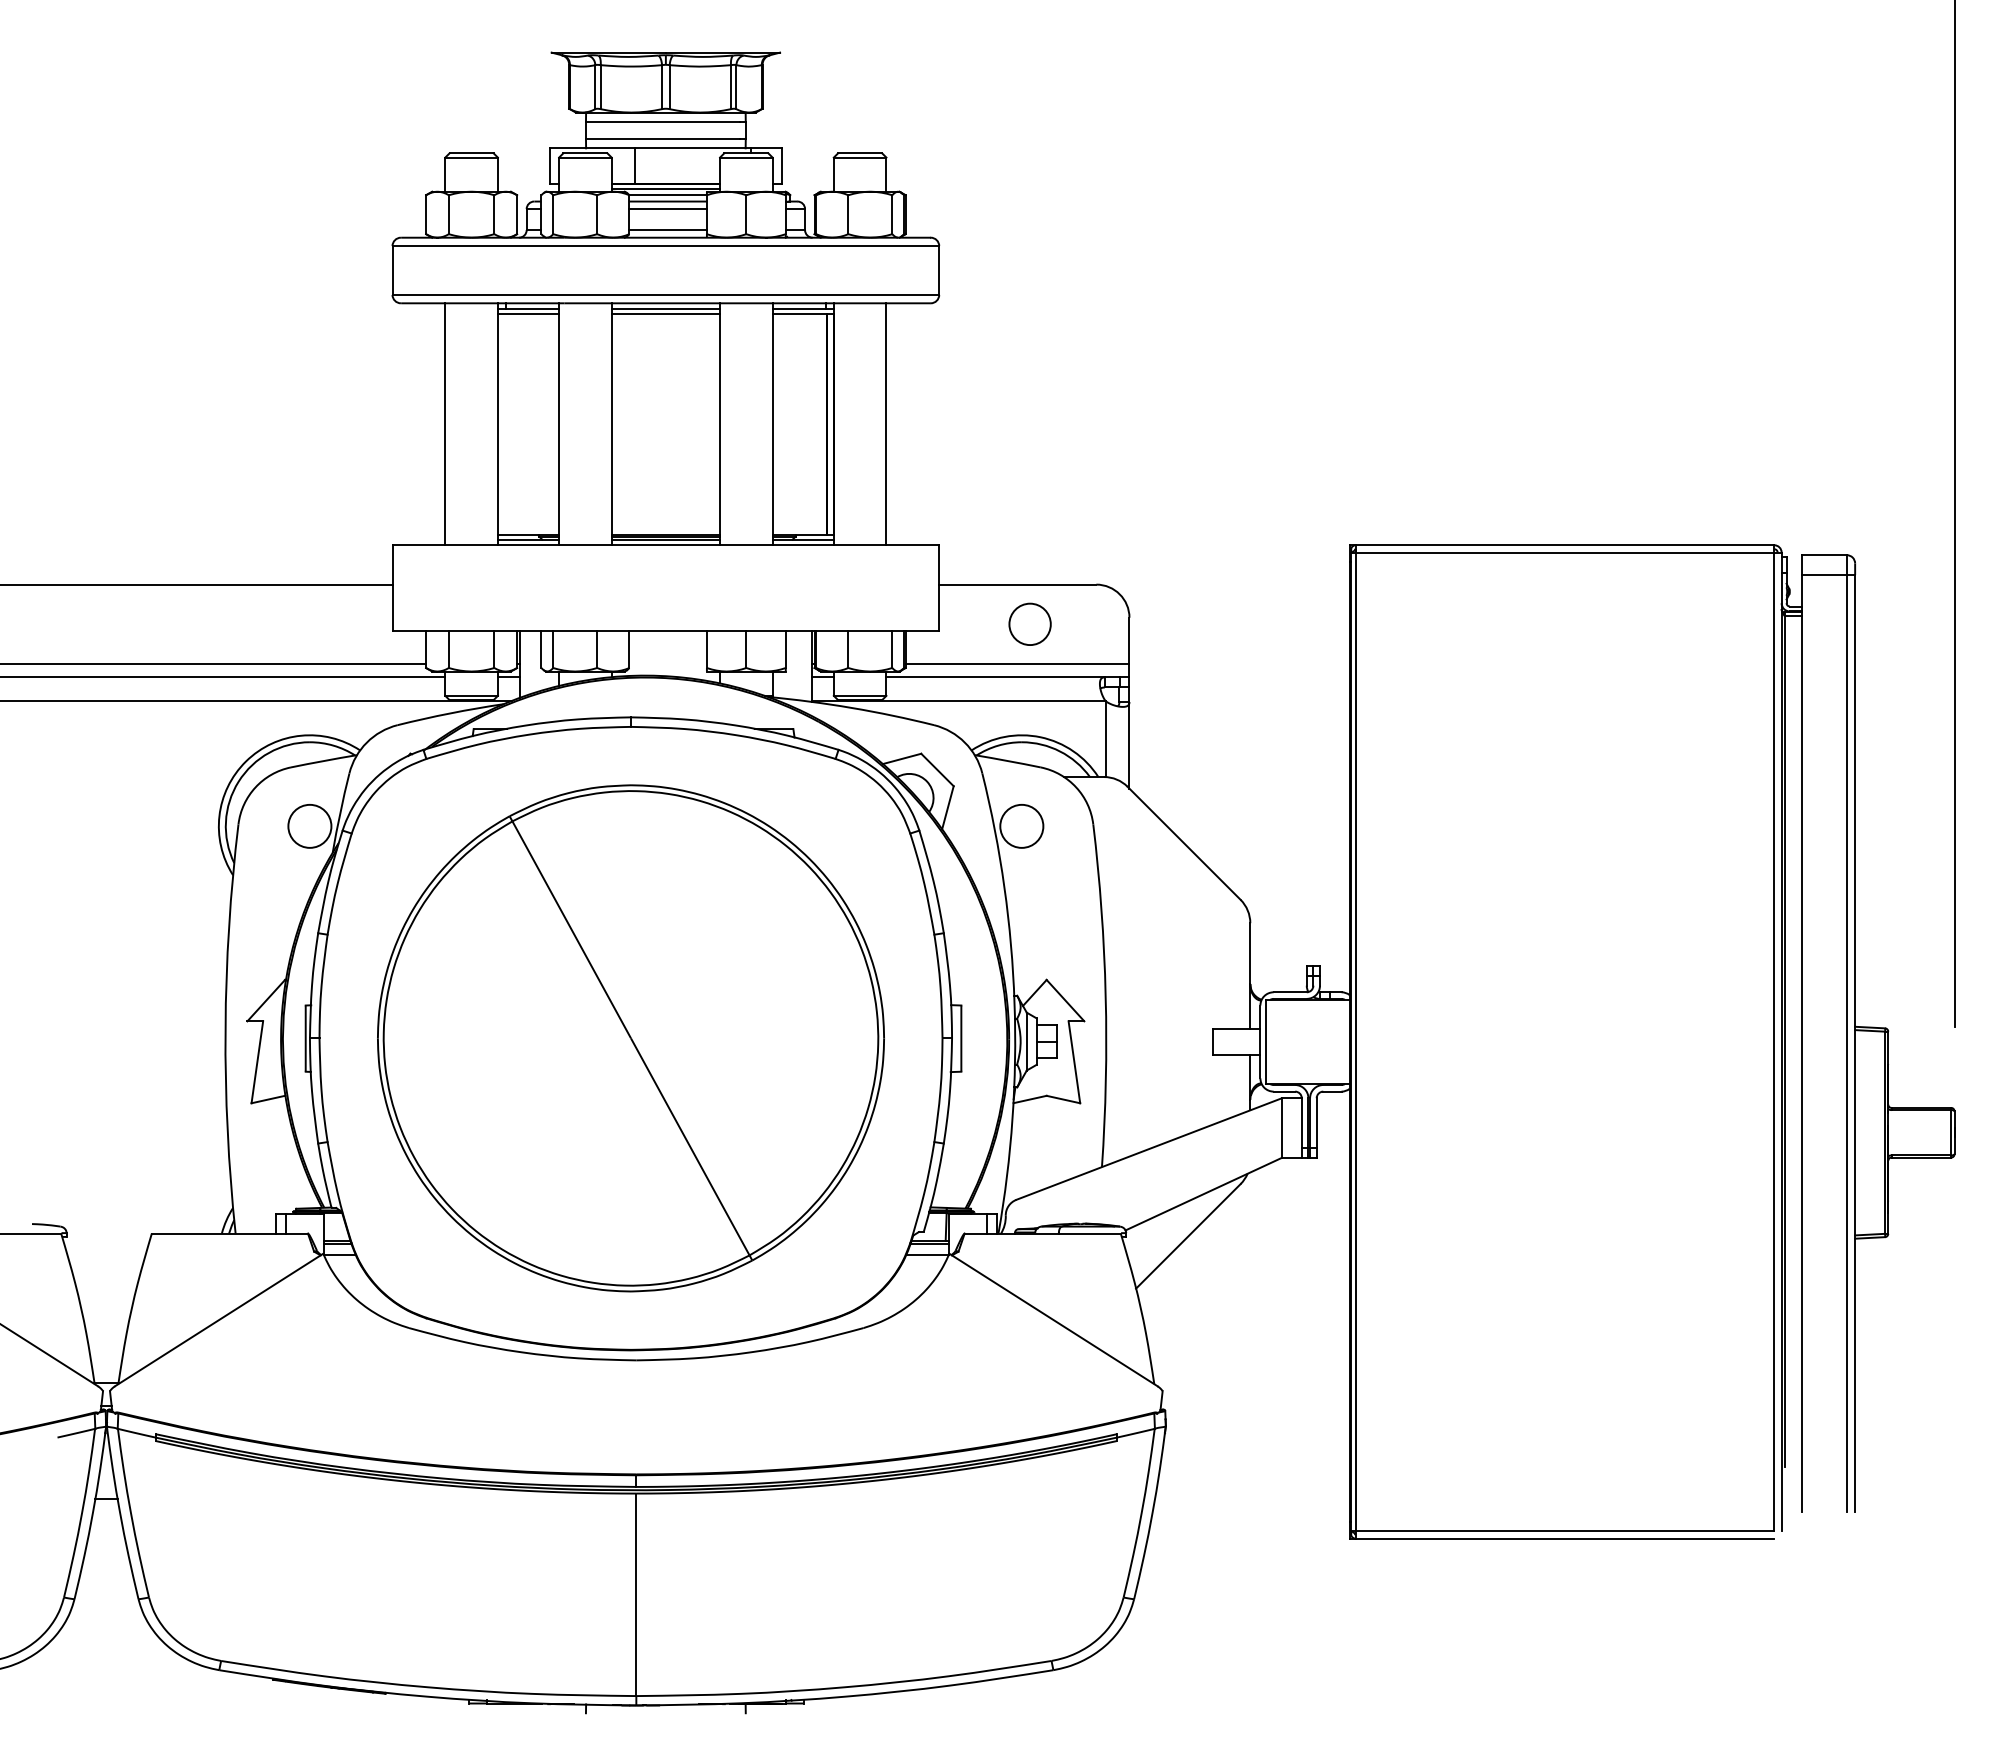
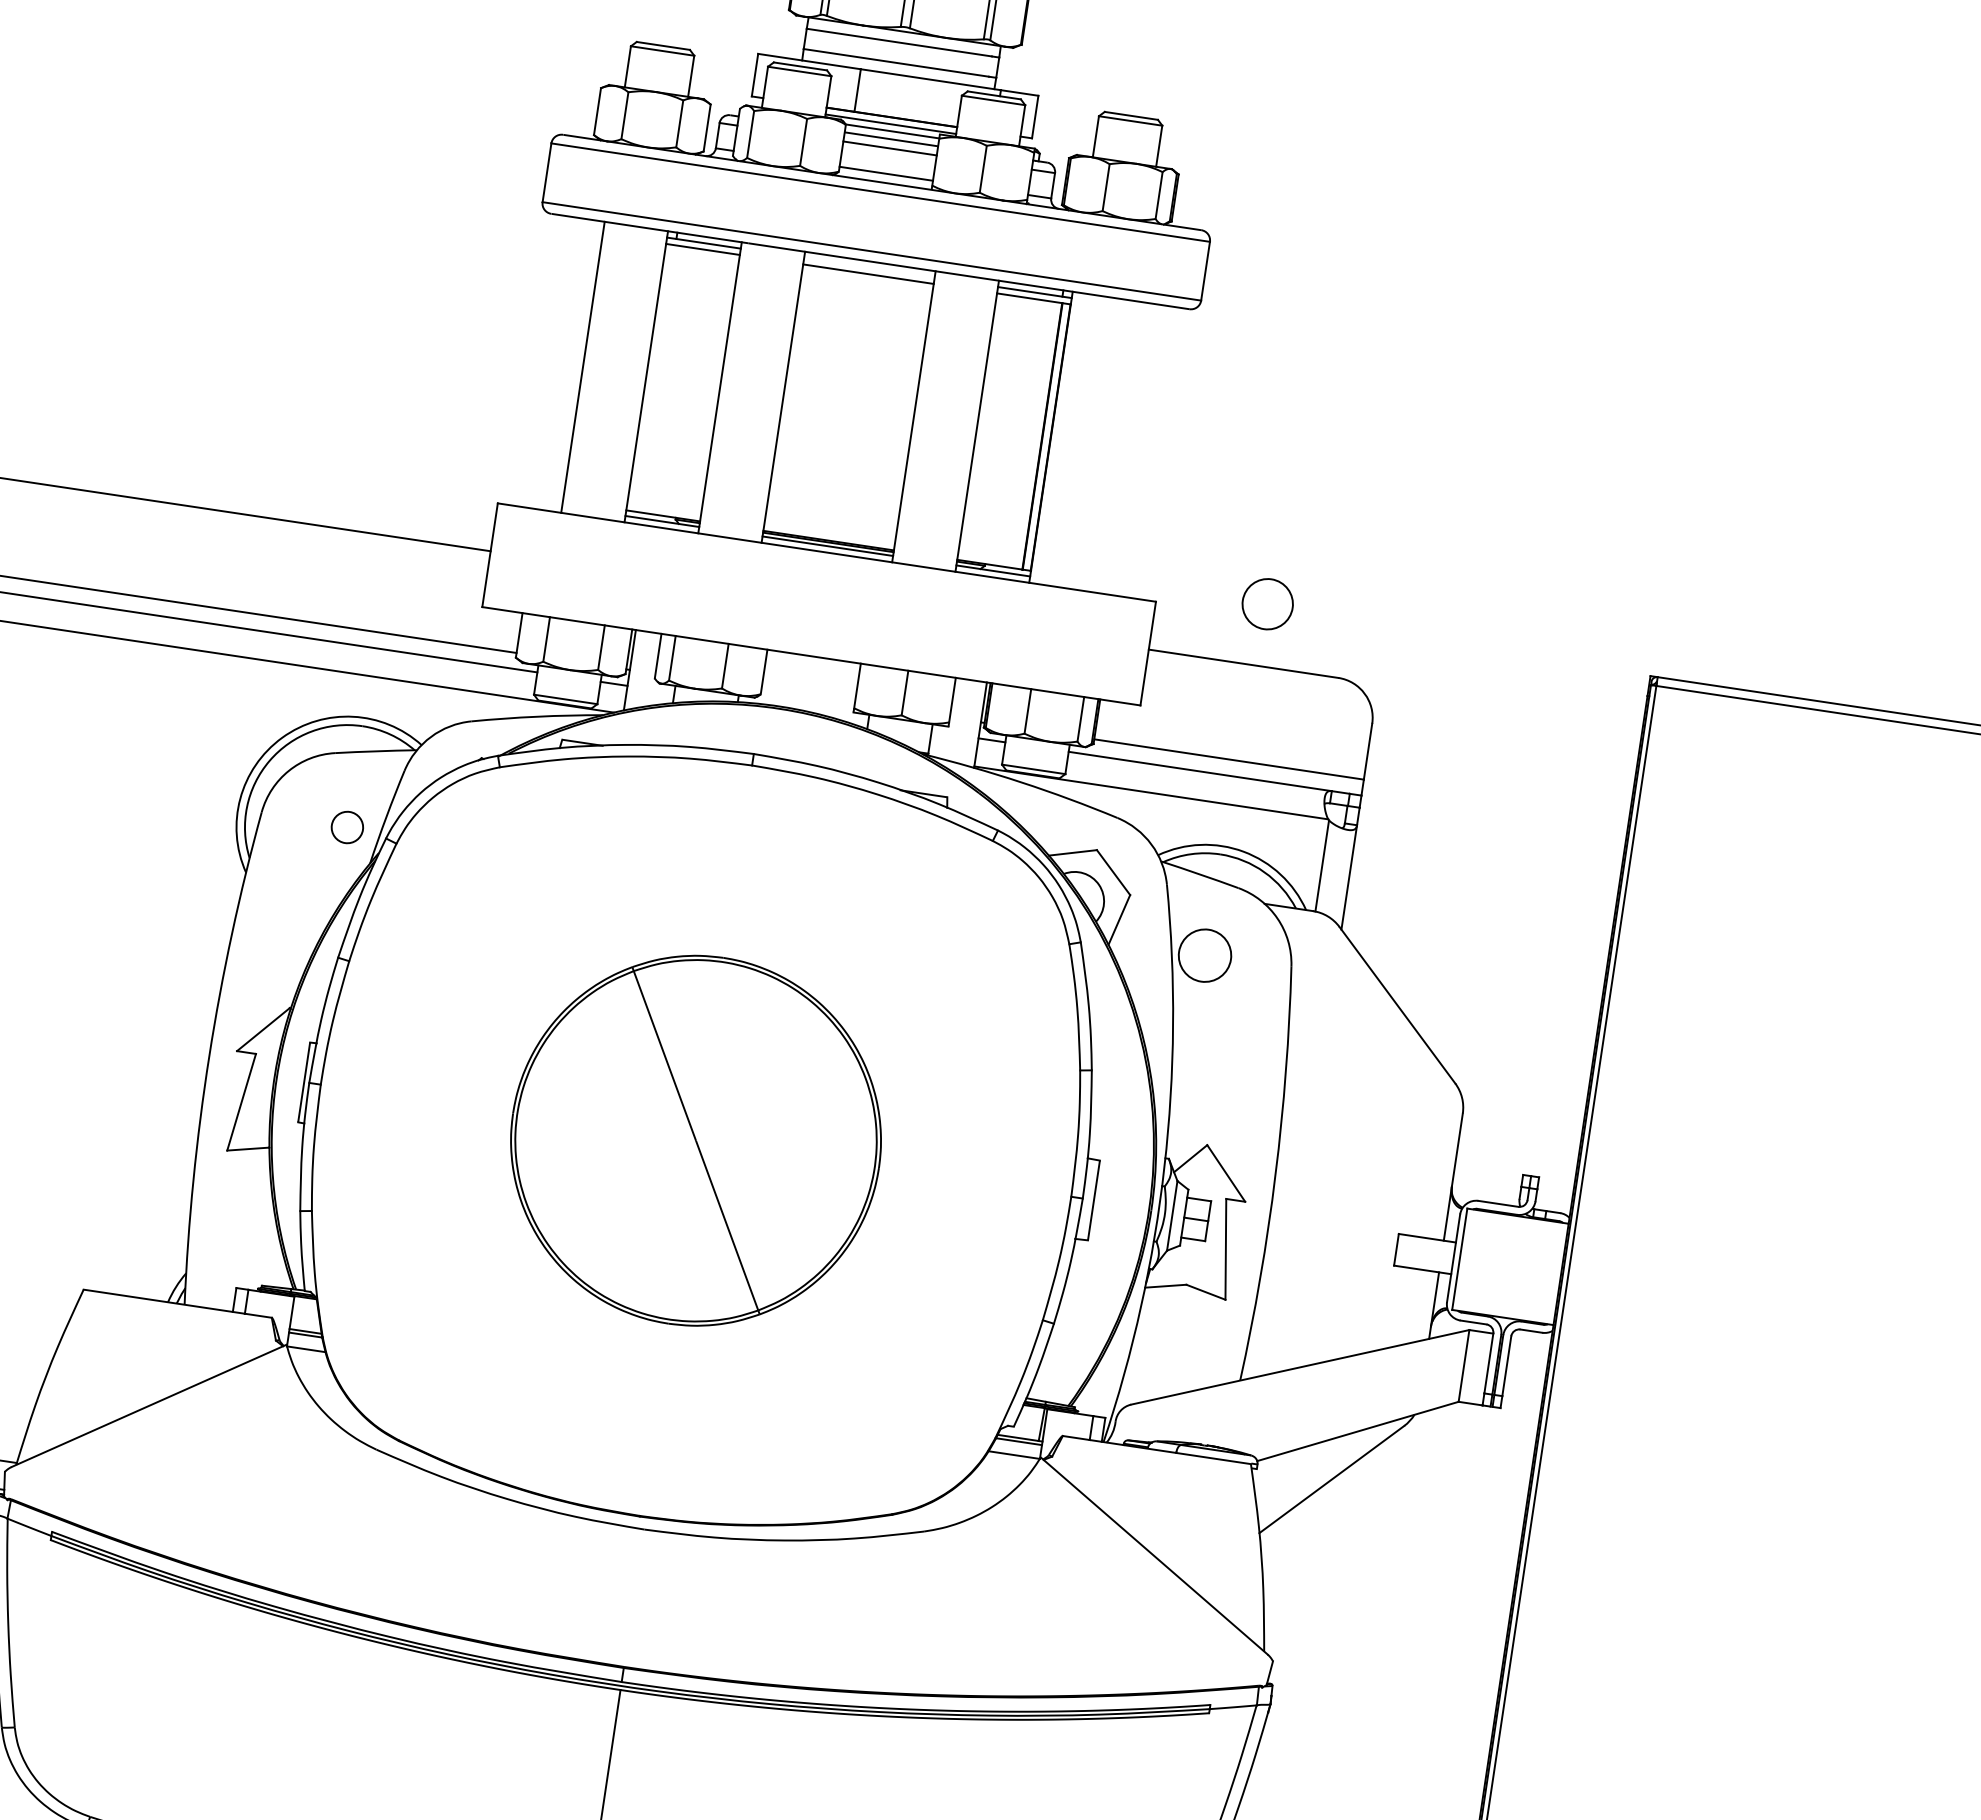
line: (665, 308) -> (869, 267), removed
line: (886, 423) -> (1114, 446), removed
circle: (1029, 623) -> (1267, 603), moved
circle: (309, 825) -> (347, 826), size x0.6
part: (630, 1038) -> (695, 1140), size x0.6

